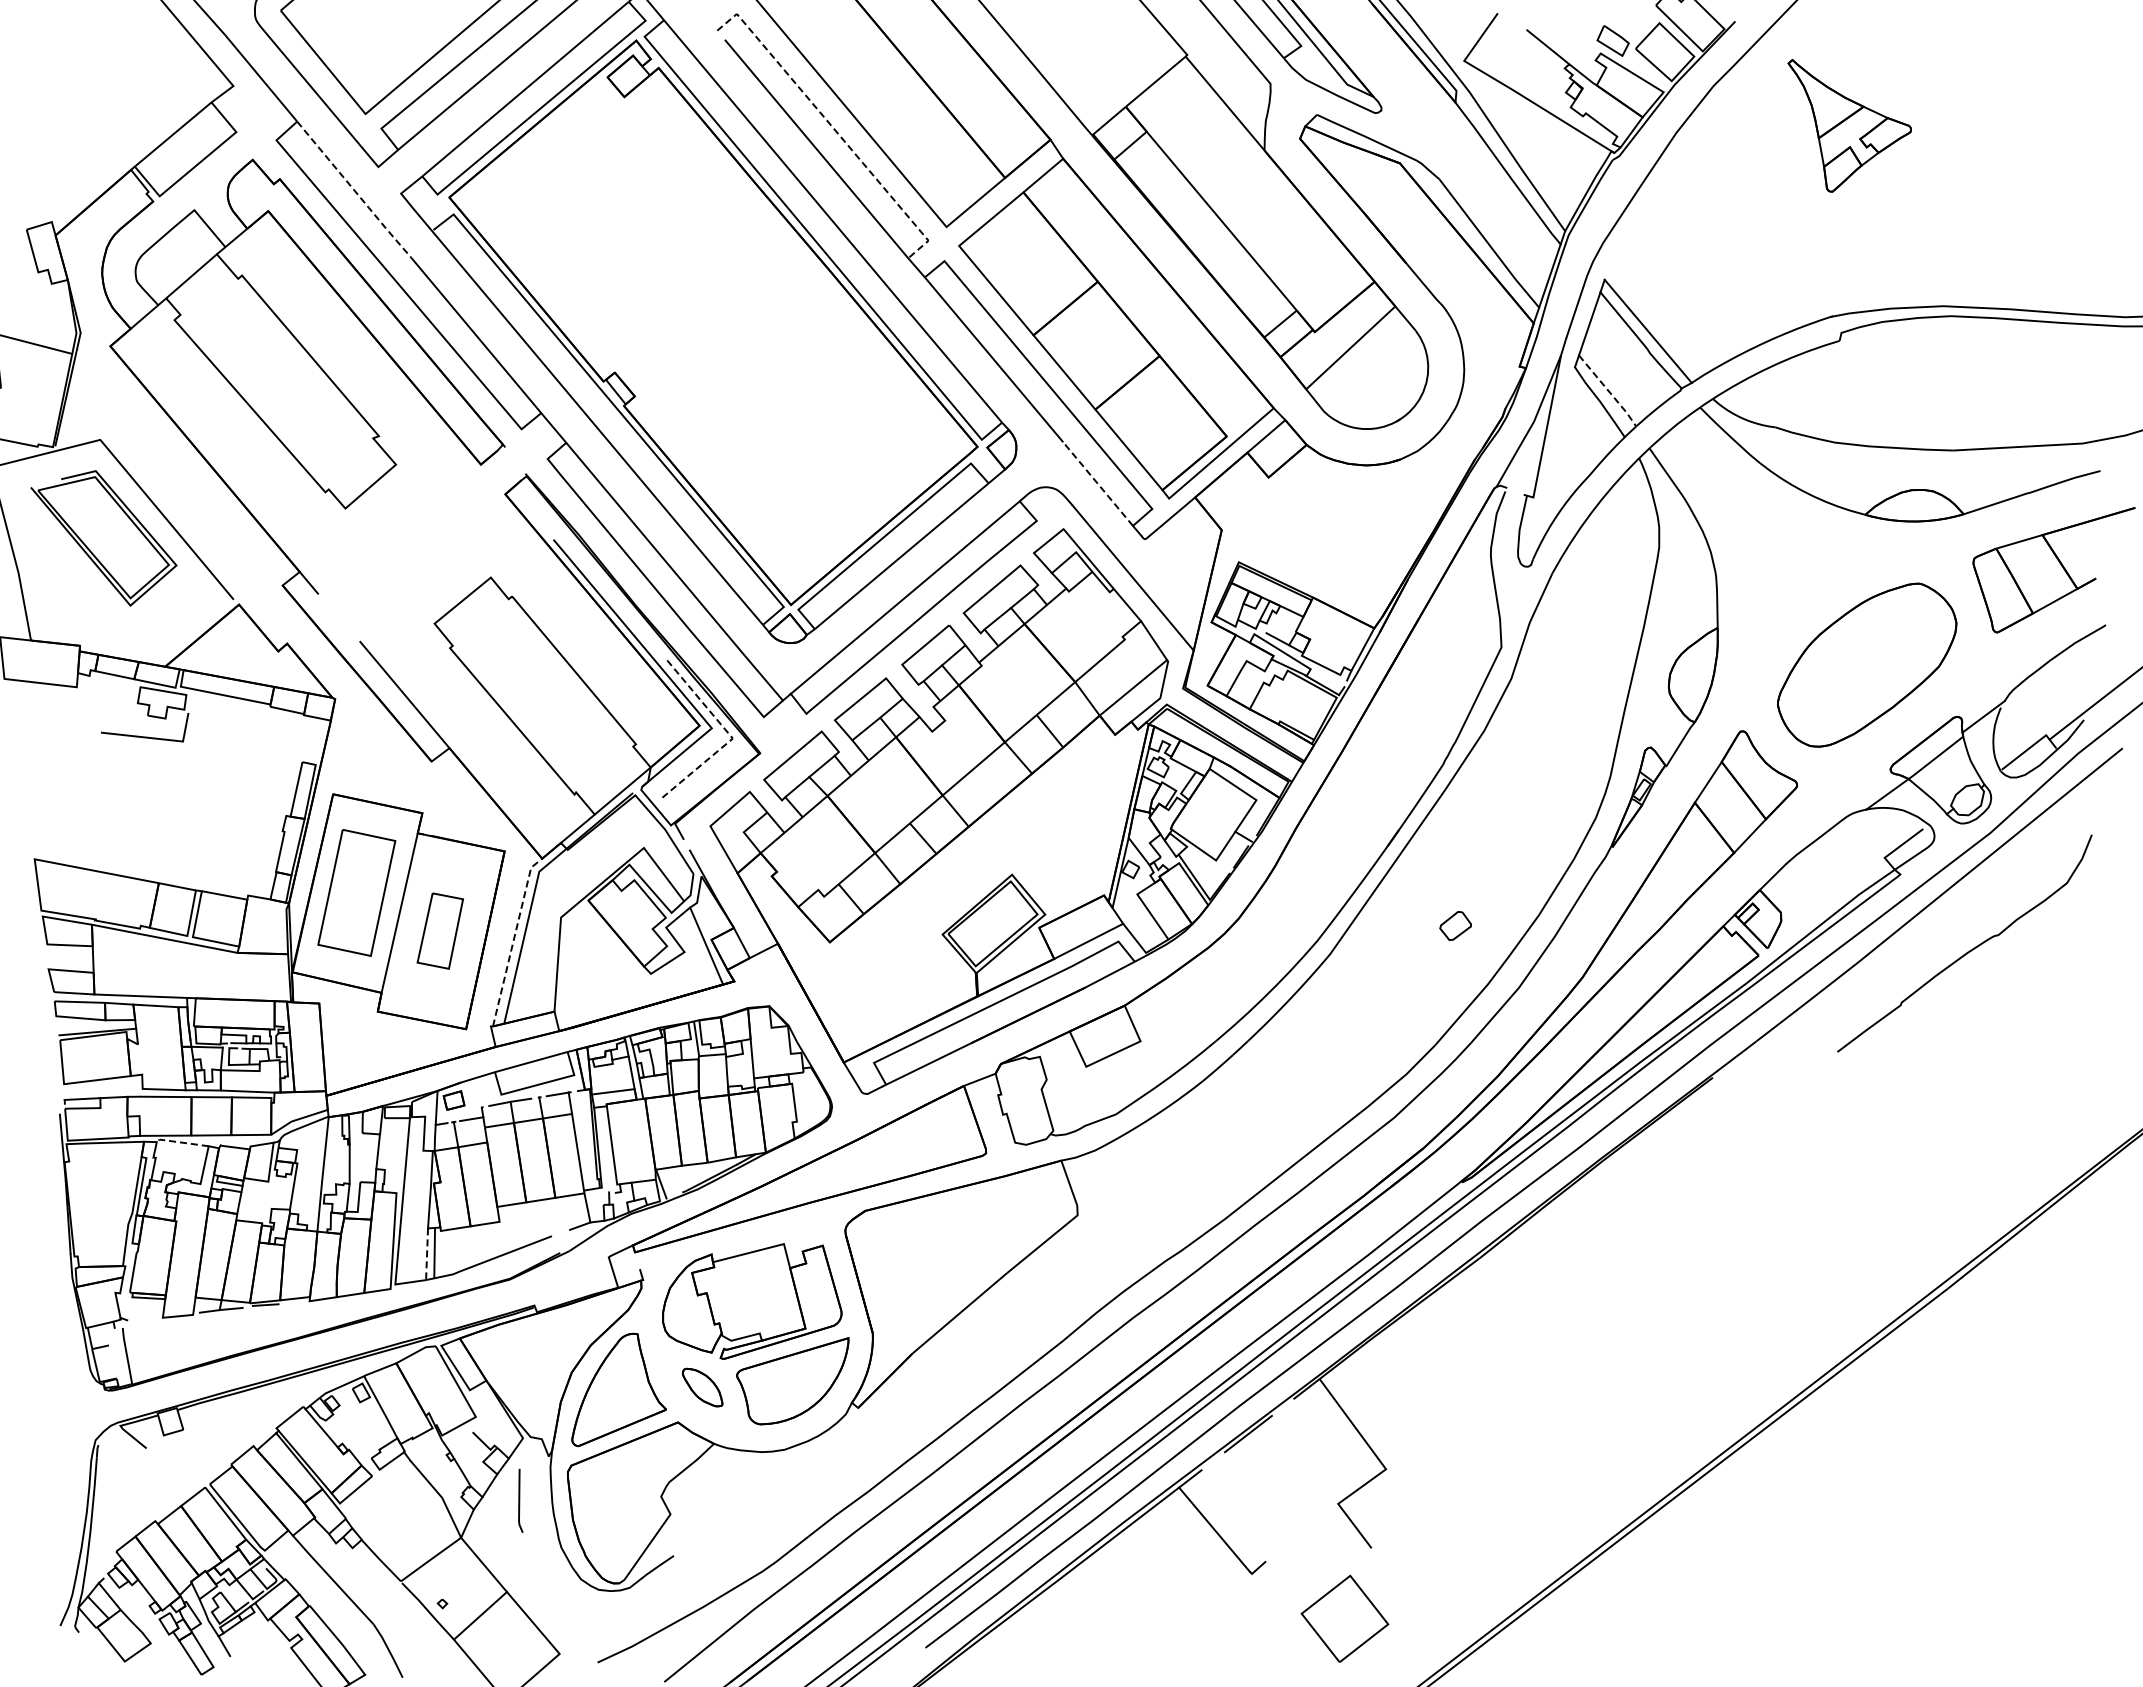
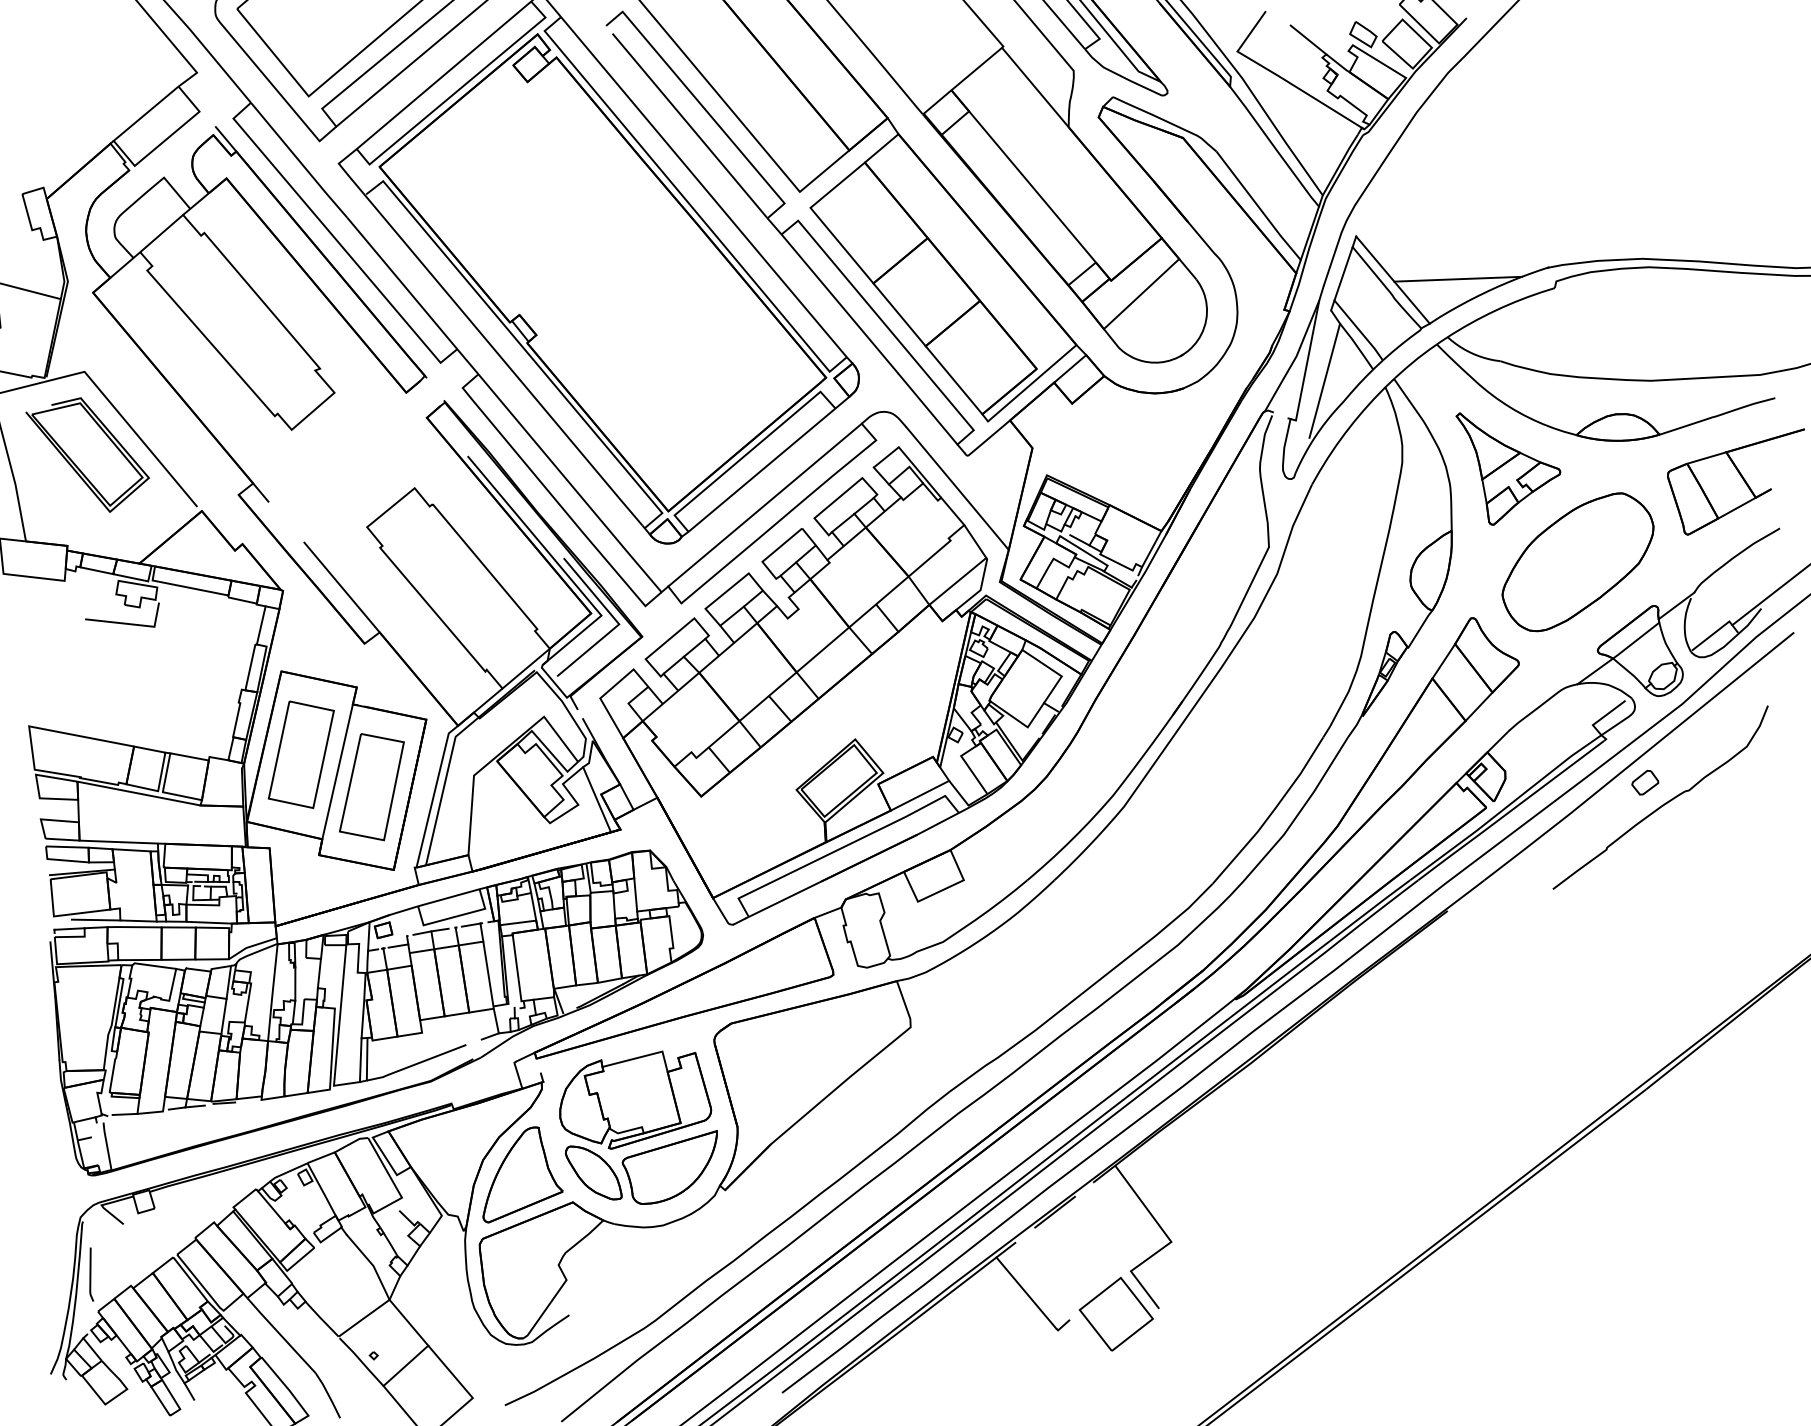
part: (1849, 125) -> (1508, 468), moved
line: (833, 127) -> (704, 107), dashed -> solid
line: (267, 164) -> (225, 139), added
line: (354, 190) -> (299, 161), dashed -> solid
line: (1724, 330) -> (1457, 279), added
line: (1608, 391) -> (1359, 330), dashed -> solid
line: (1567, 450) -> (1324, 380), added
line: (1097, 483) -> (927, 408), dashed -> solid
line: (730, 736) -> (617, 622), dashed -> solid
line: (309, 739) -> (261, 625), added
part: (1455, 925) -> (1645, 782), moved
part: (440, 930) -> (372, 786), size x1.67
line: (513, 939) -> (433, 794), dashed -> solid
line: (113, 1087) -> (95, 919), added
line: (181, 1142) -> (153, 965), dashed -> solid
line: (265, 1202) -> (224, 1016), added
line: (427, 1254) -> (361, 1060), dashed -> solid
line: (147, 1318) -> (124, 1114), added
part: (702, 1387) -> (593, 1172), size x1.67
line: (520, 1500) -> (91, 1274), moved
part: (1344, 1618) -> (1115, 1314), moved

